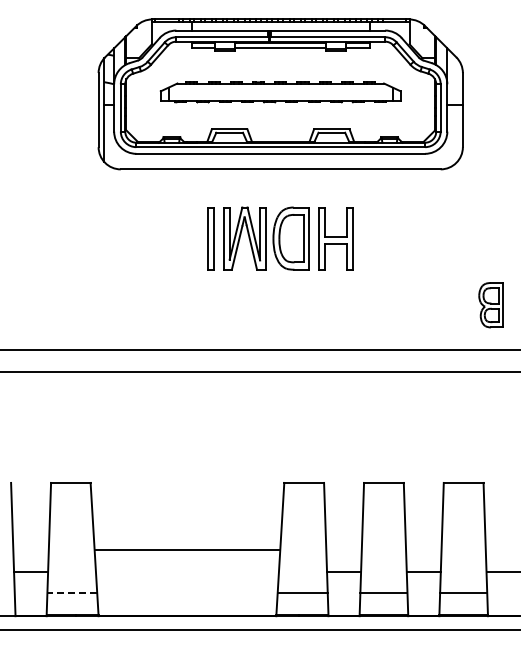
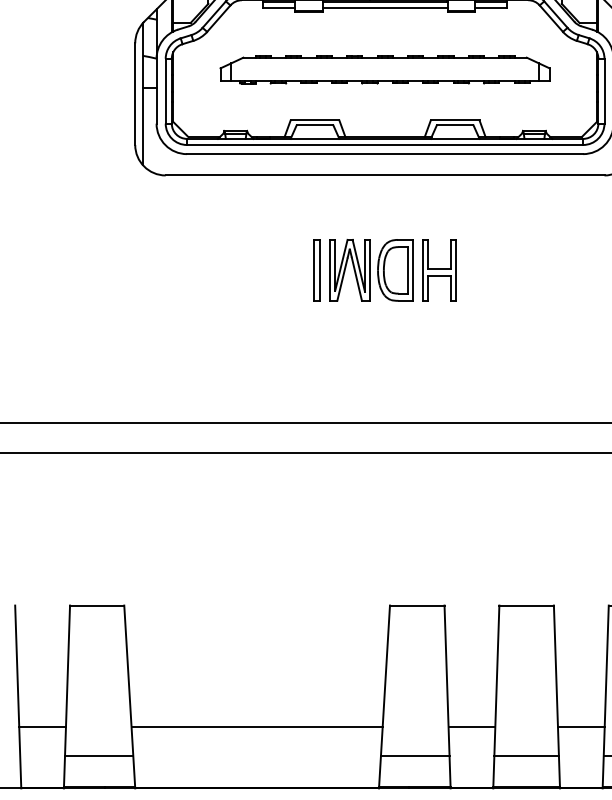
part: (280, 238) -> (384, 270), size x0.71
line: (186, 549) -> (255, 727), moved
line: (72, 592) -> (99, 755), dashed -> solid

